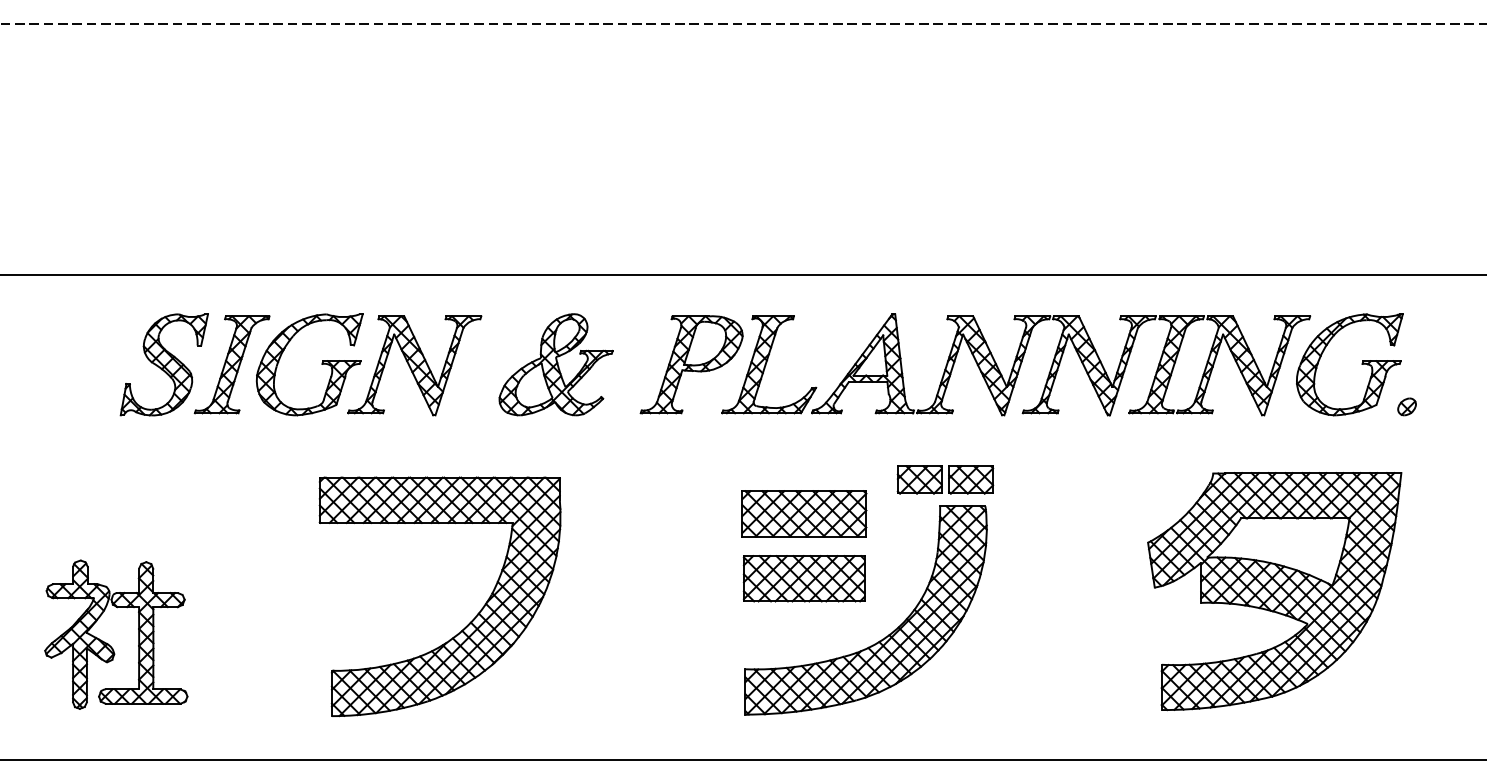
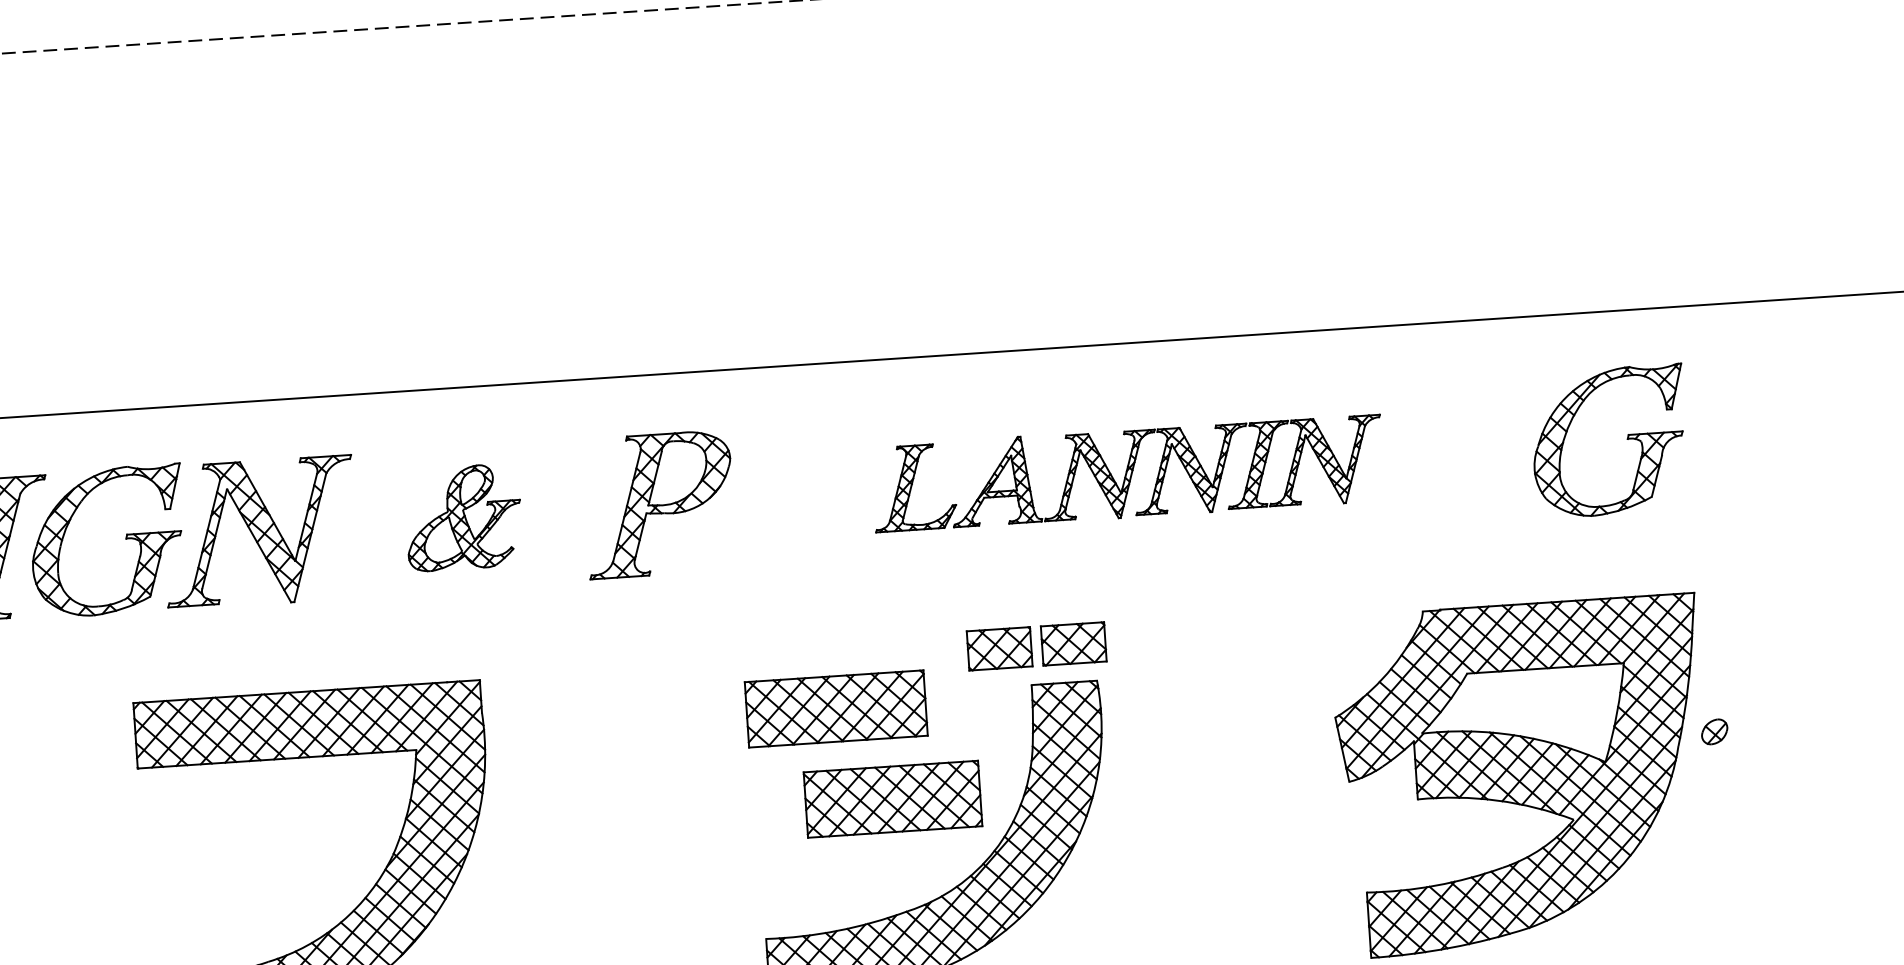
part: (555, 364) -> (462, 517), size x0.7
part: (1016, 364) -> (1128, 472), size x0.6
part: (1406, 406) -> (1713, 731), moved
part: (803, 578) -> (891, 798), moved

